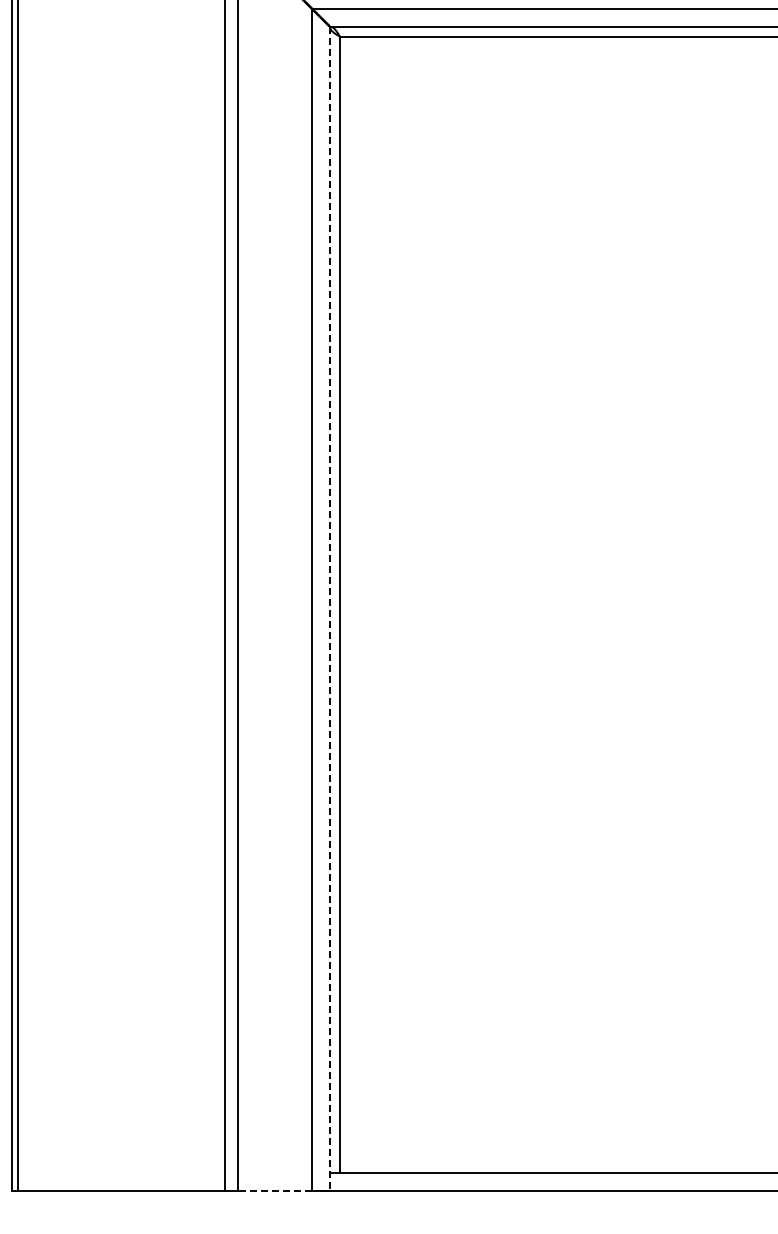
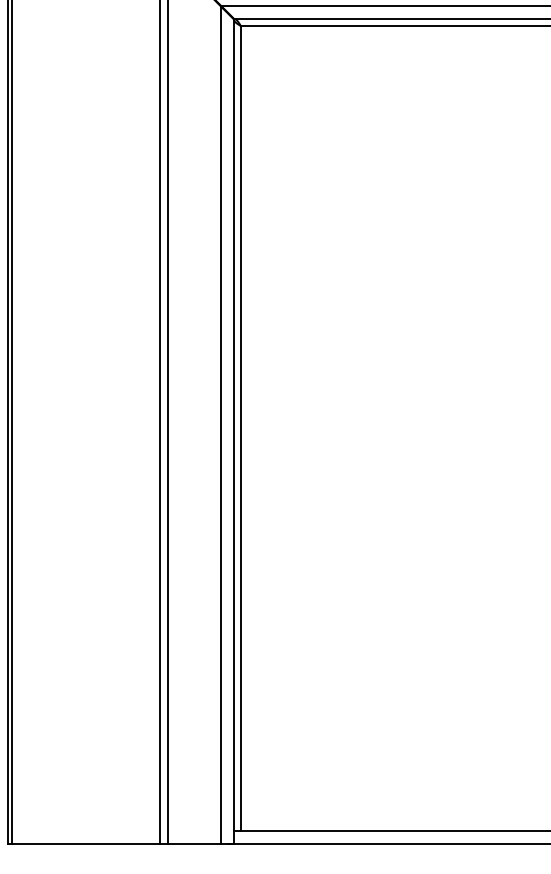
line: (330, 609) -> (234, 431), dashed -> solid
line: (274, 1191) -> (194, 843), dashed -> solid

